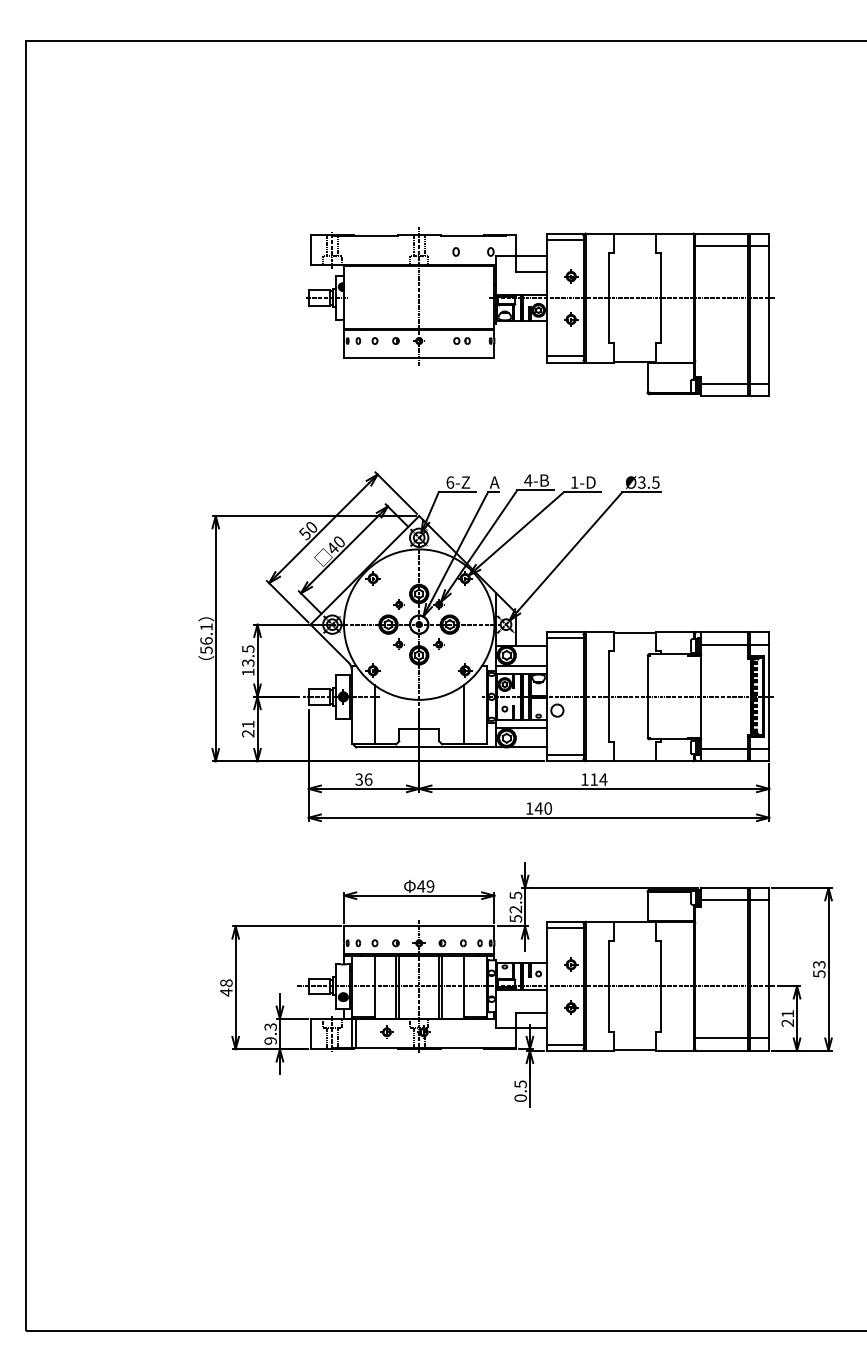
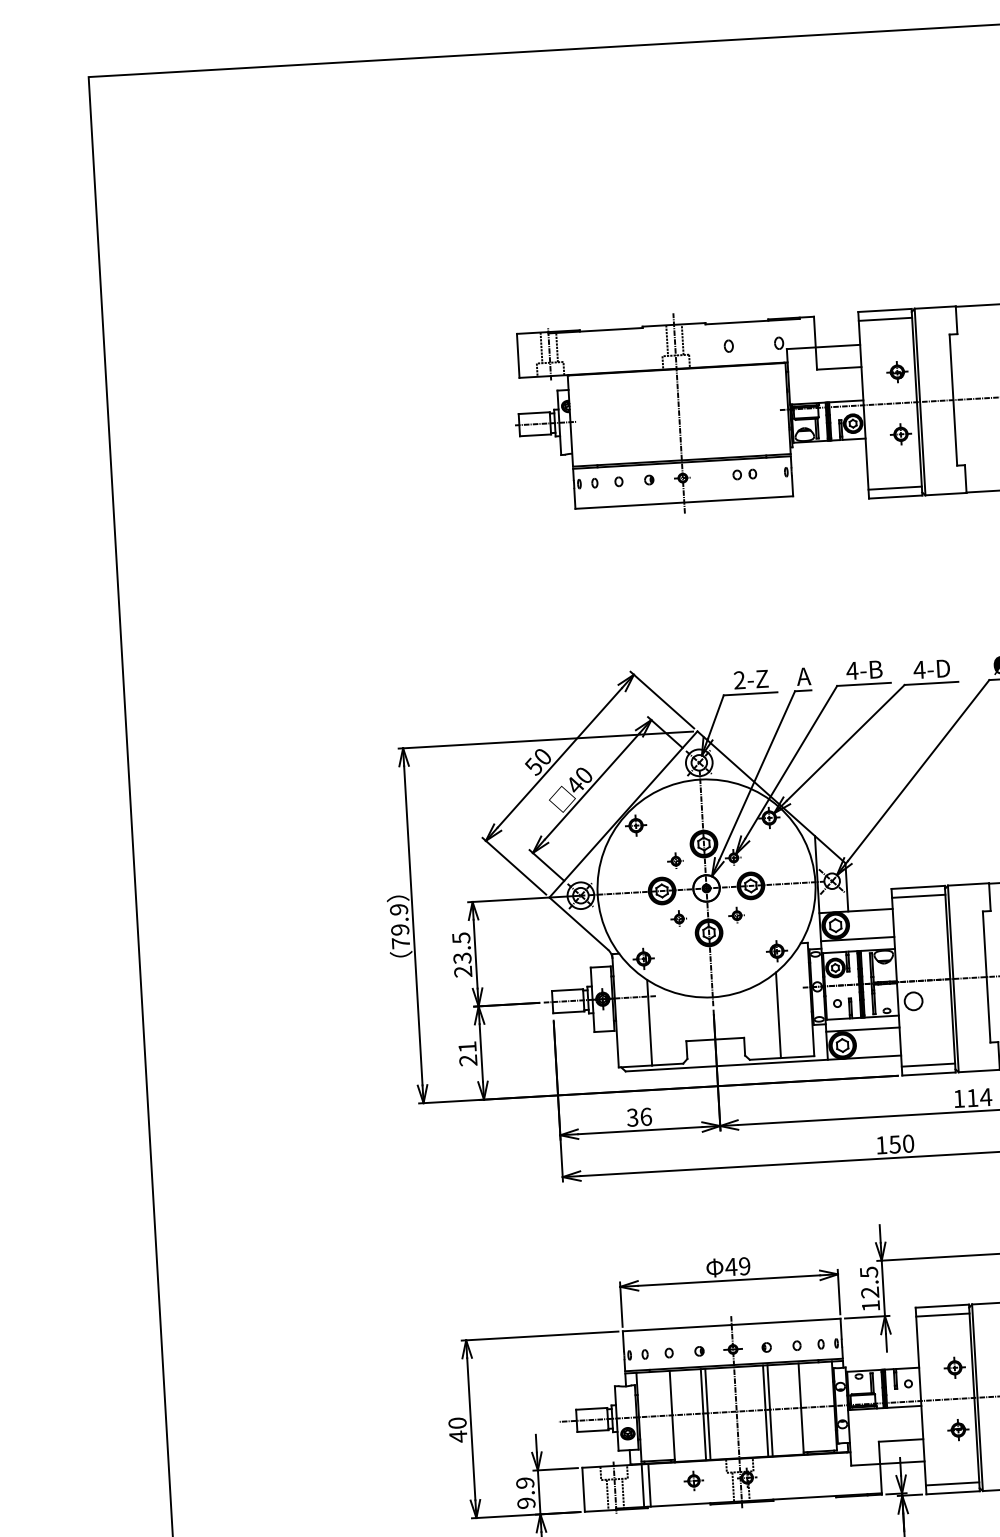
text: (450, 482) -> (739, 680), 6-Z -> 2-Z
text: (574, 482) -> (919, 669), 1-D -> 4-D
text: (206, 638) -> (399, 926), 56.1 -> 79.9
text: (248, 672) -> (463, 971), 13.5 -> 23.5
text: (538, 808) -> (894, 1144), 140 -> 150
text: (515, 918) -> (870, 1305), 52.5 -> 12.5
text: (226, 982) -> (457, 1422), 48 -> 40
text: (270, 1026) -> (524, 1482), 9.3 -> 9.9

